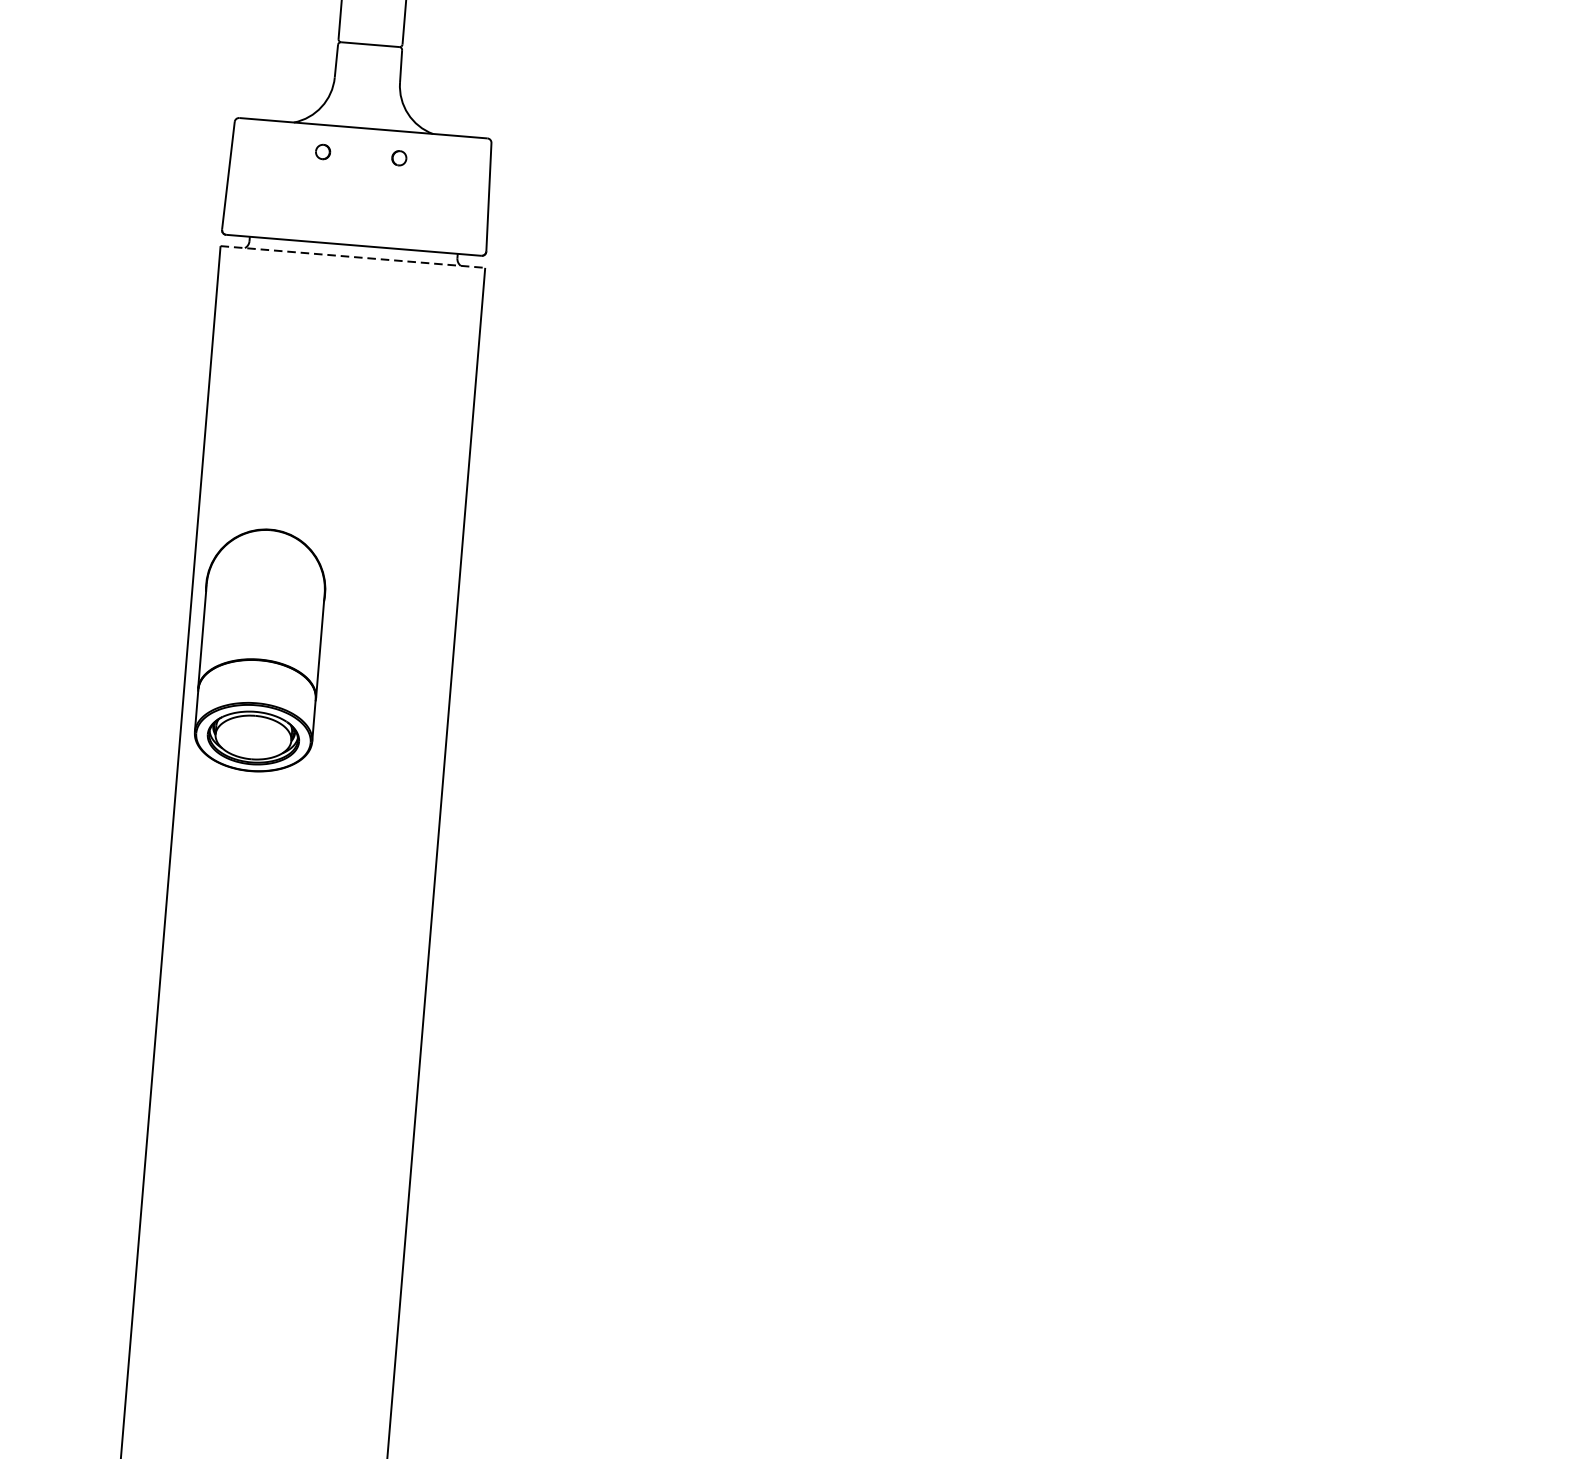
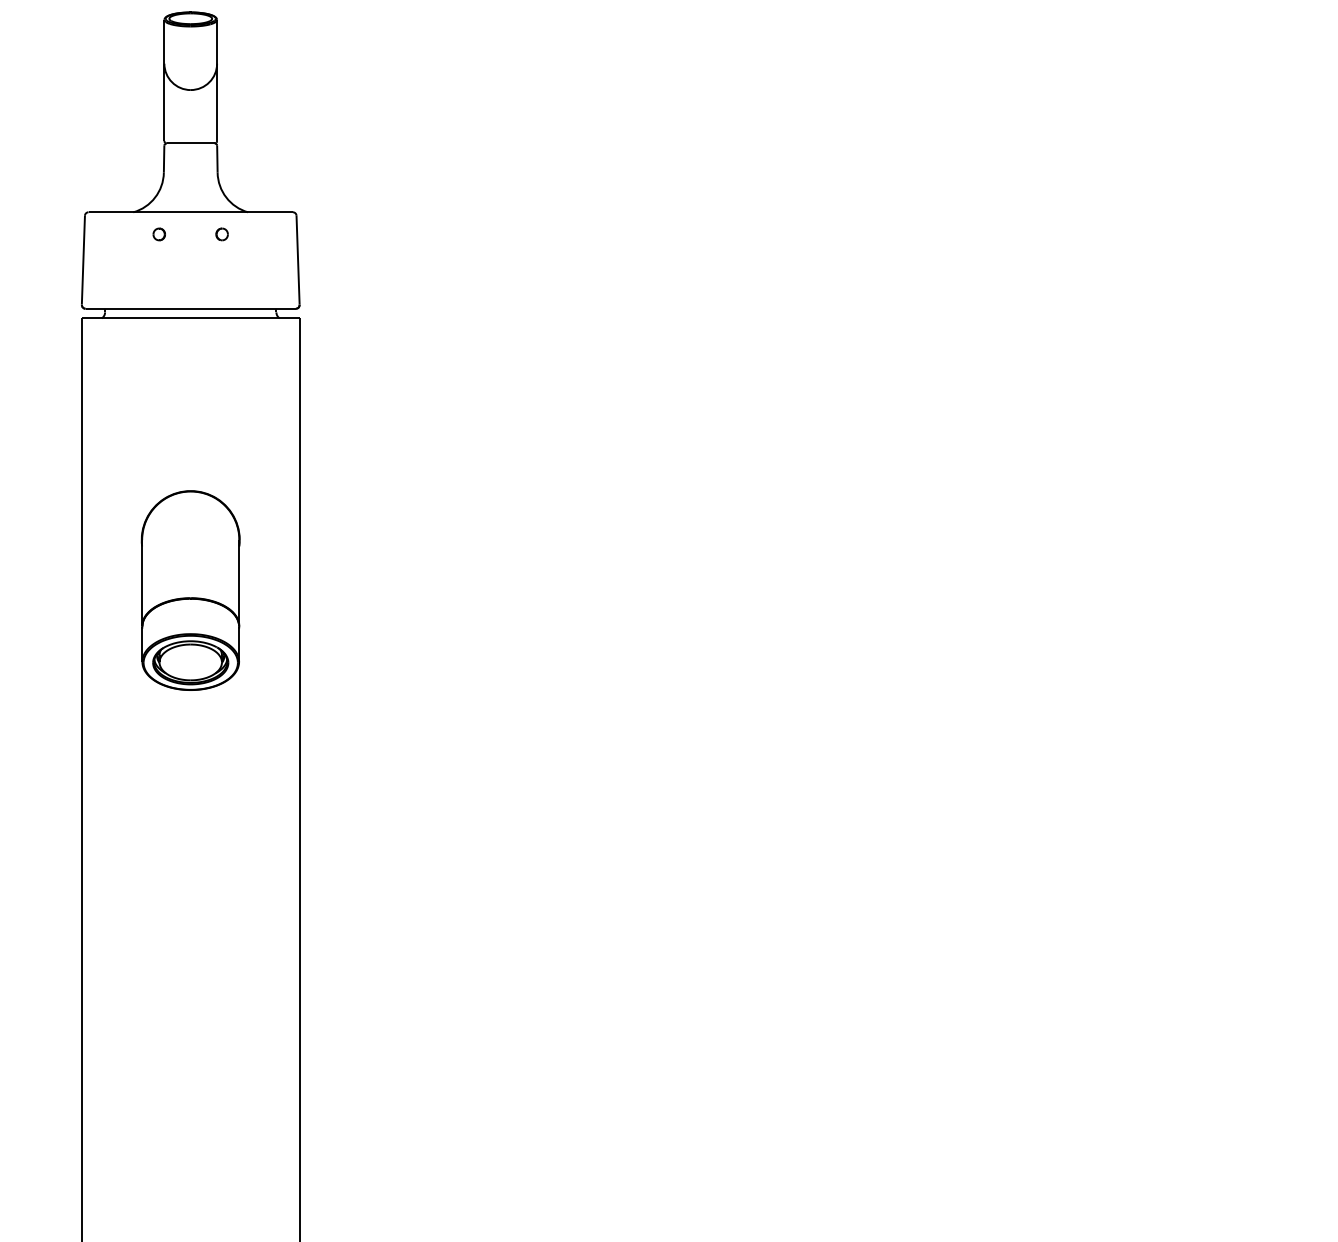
line: (353, 257) -> (191, 318), dashed -> solid
part: (260, 650) -> (190, 590), moved

